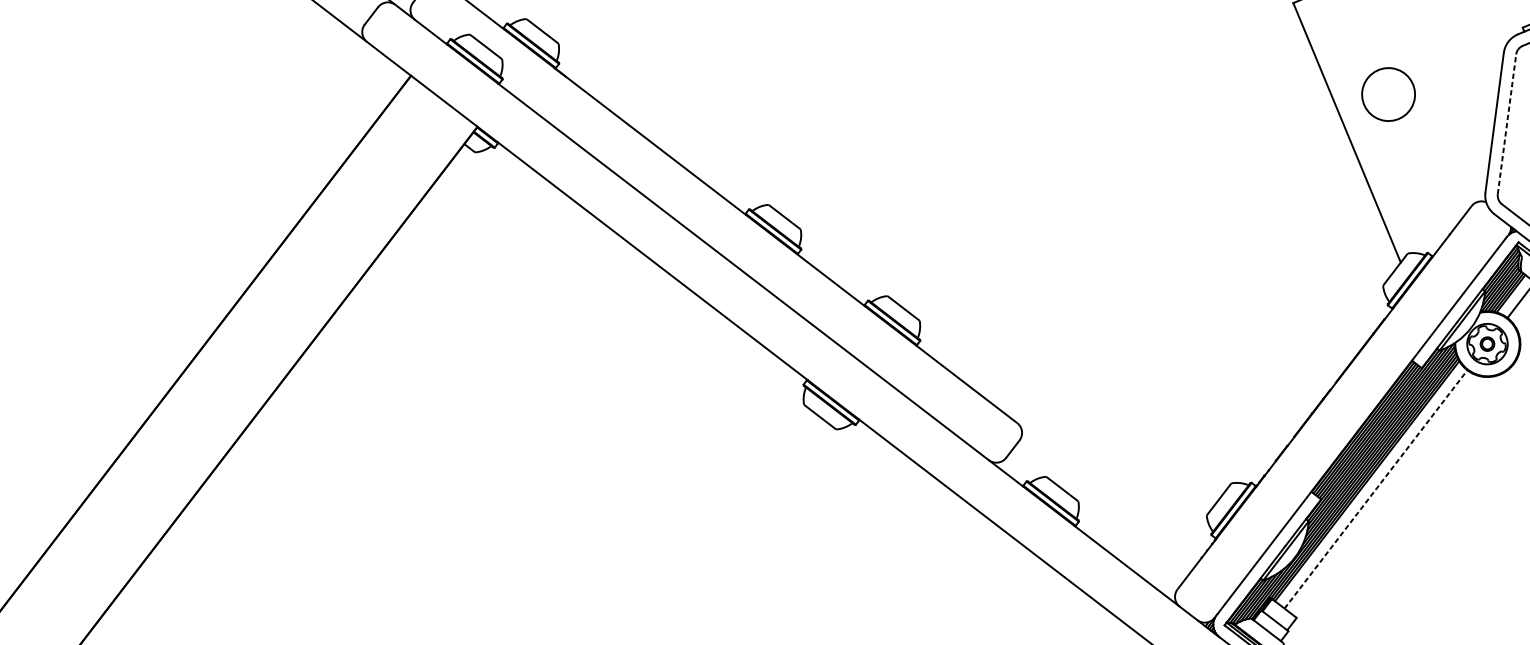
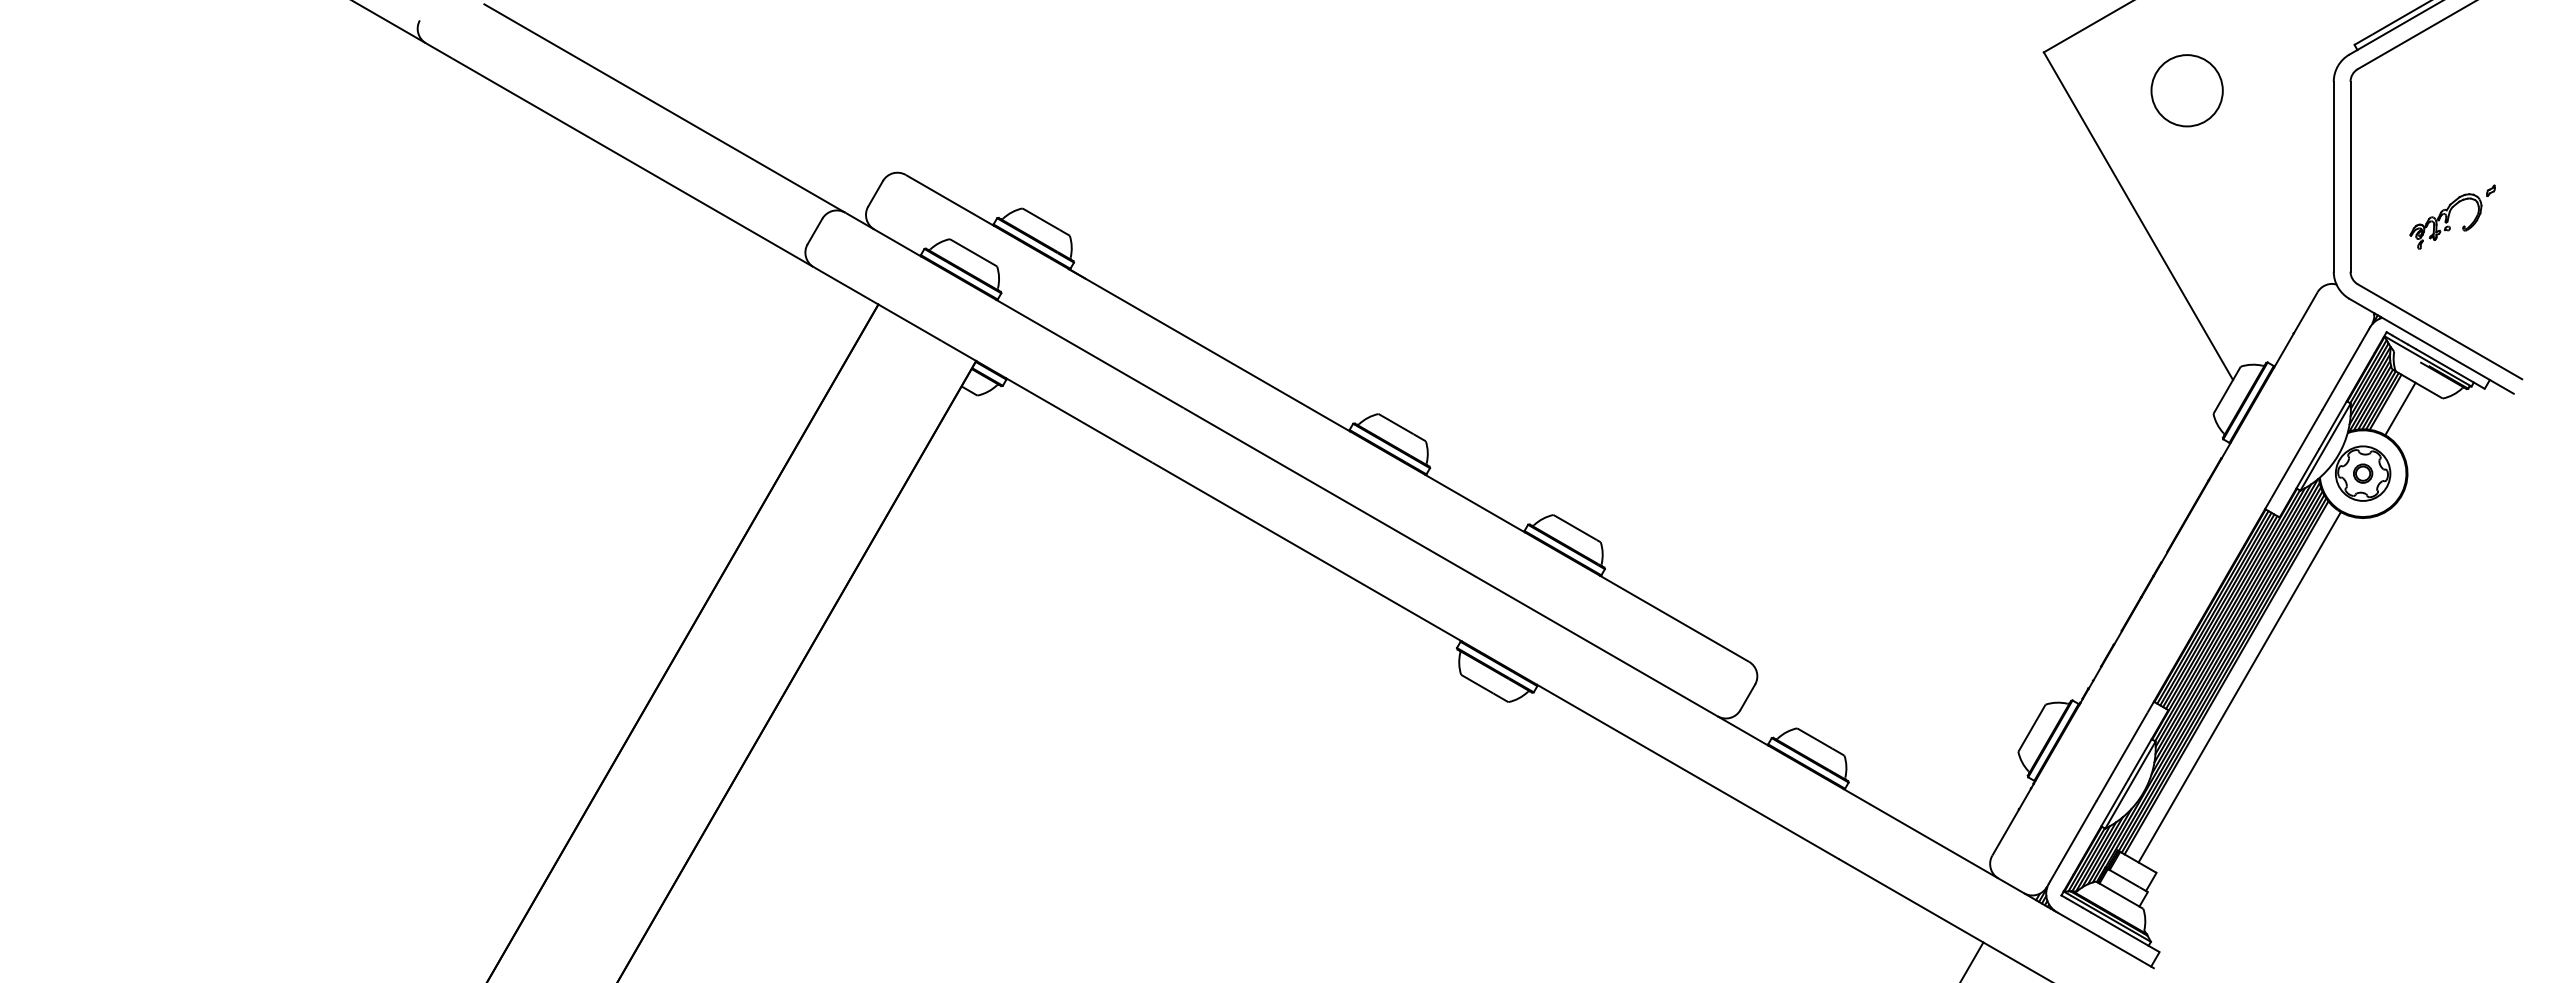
circle: (1388, 94) -> (2186, 90), moved
line: (1506, 124) -> (2350, 176), dashed -> solid
line: (1376, 488) -> (2240, 686), dashed -> solid

